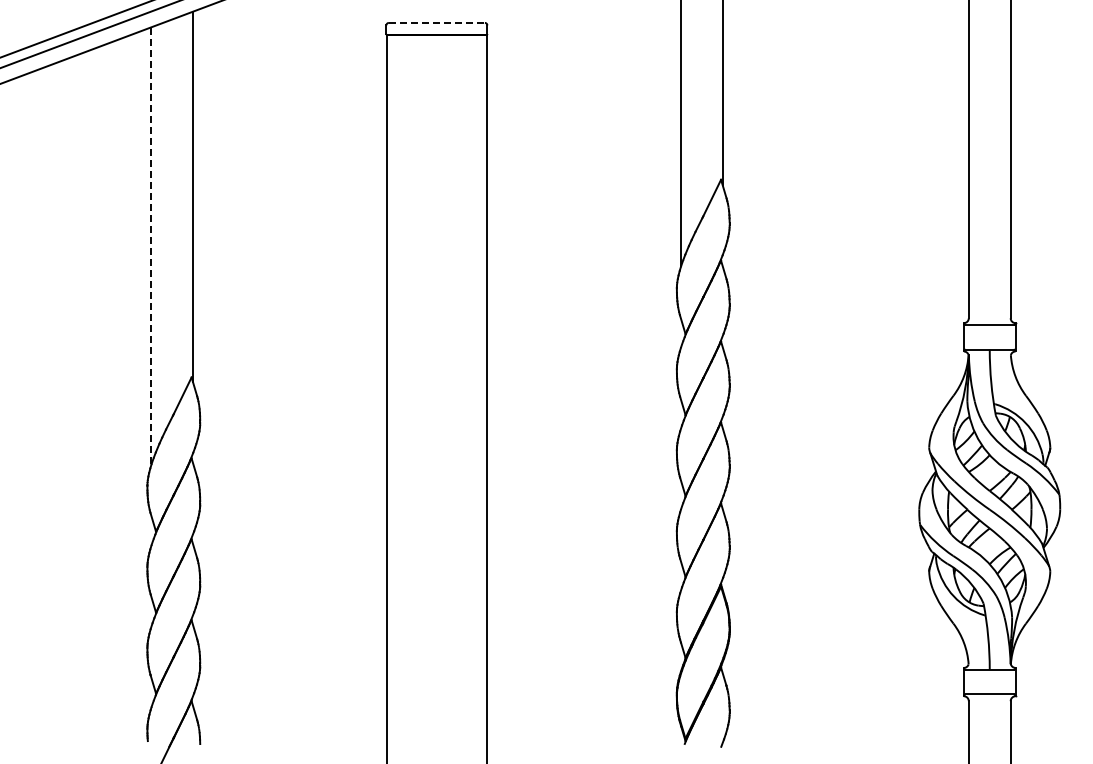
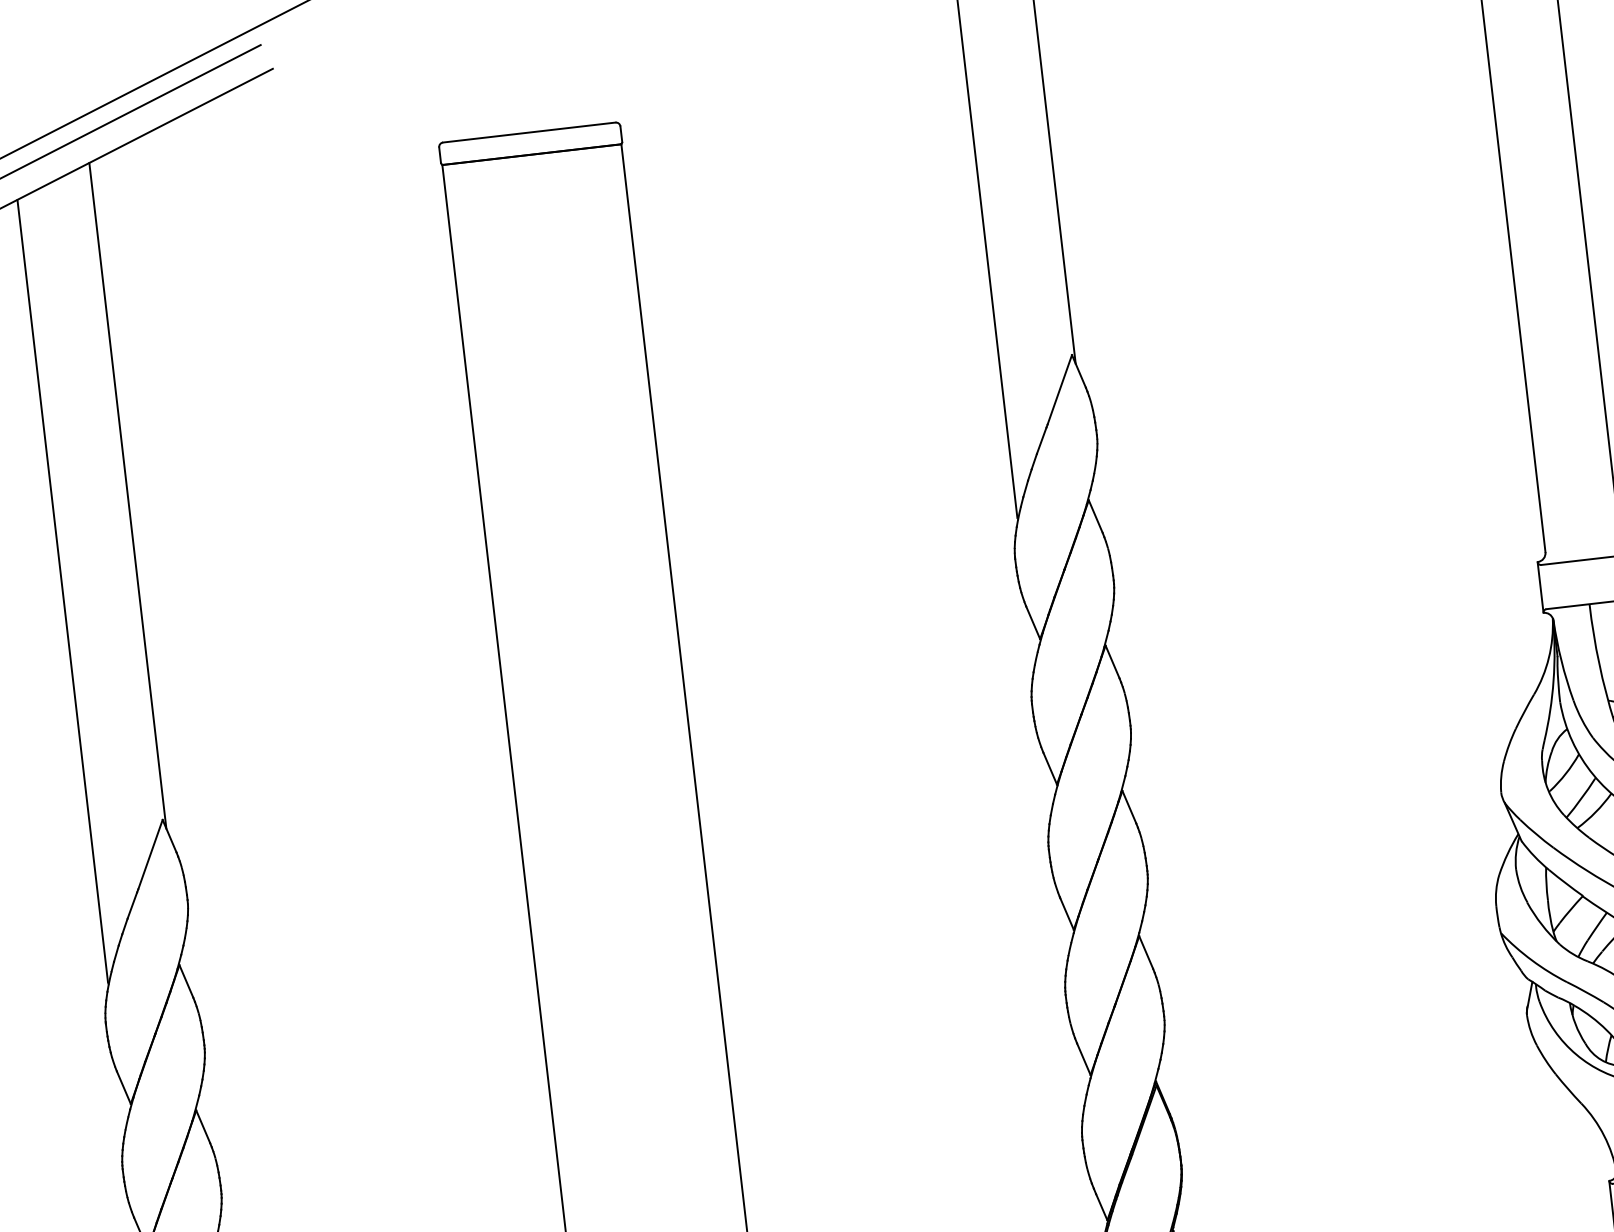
line: (437, 22) -> (530, 131), dashed -> solid
line: (151, 244) -> (63, 589), dashed -> solid

